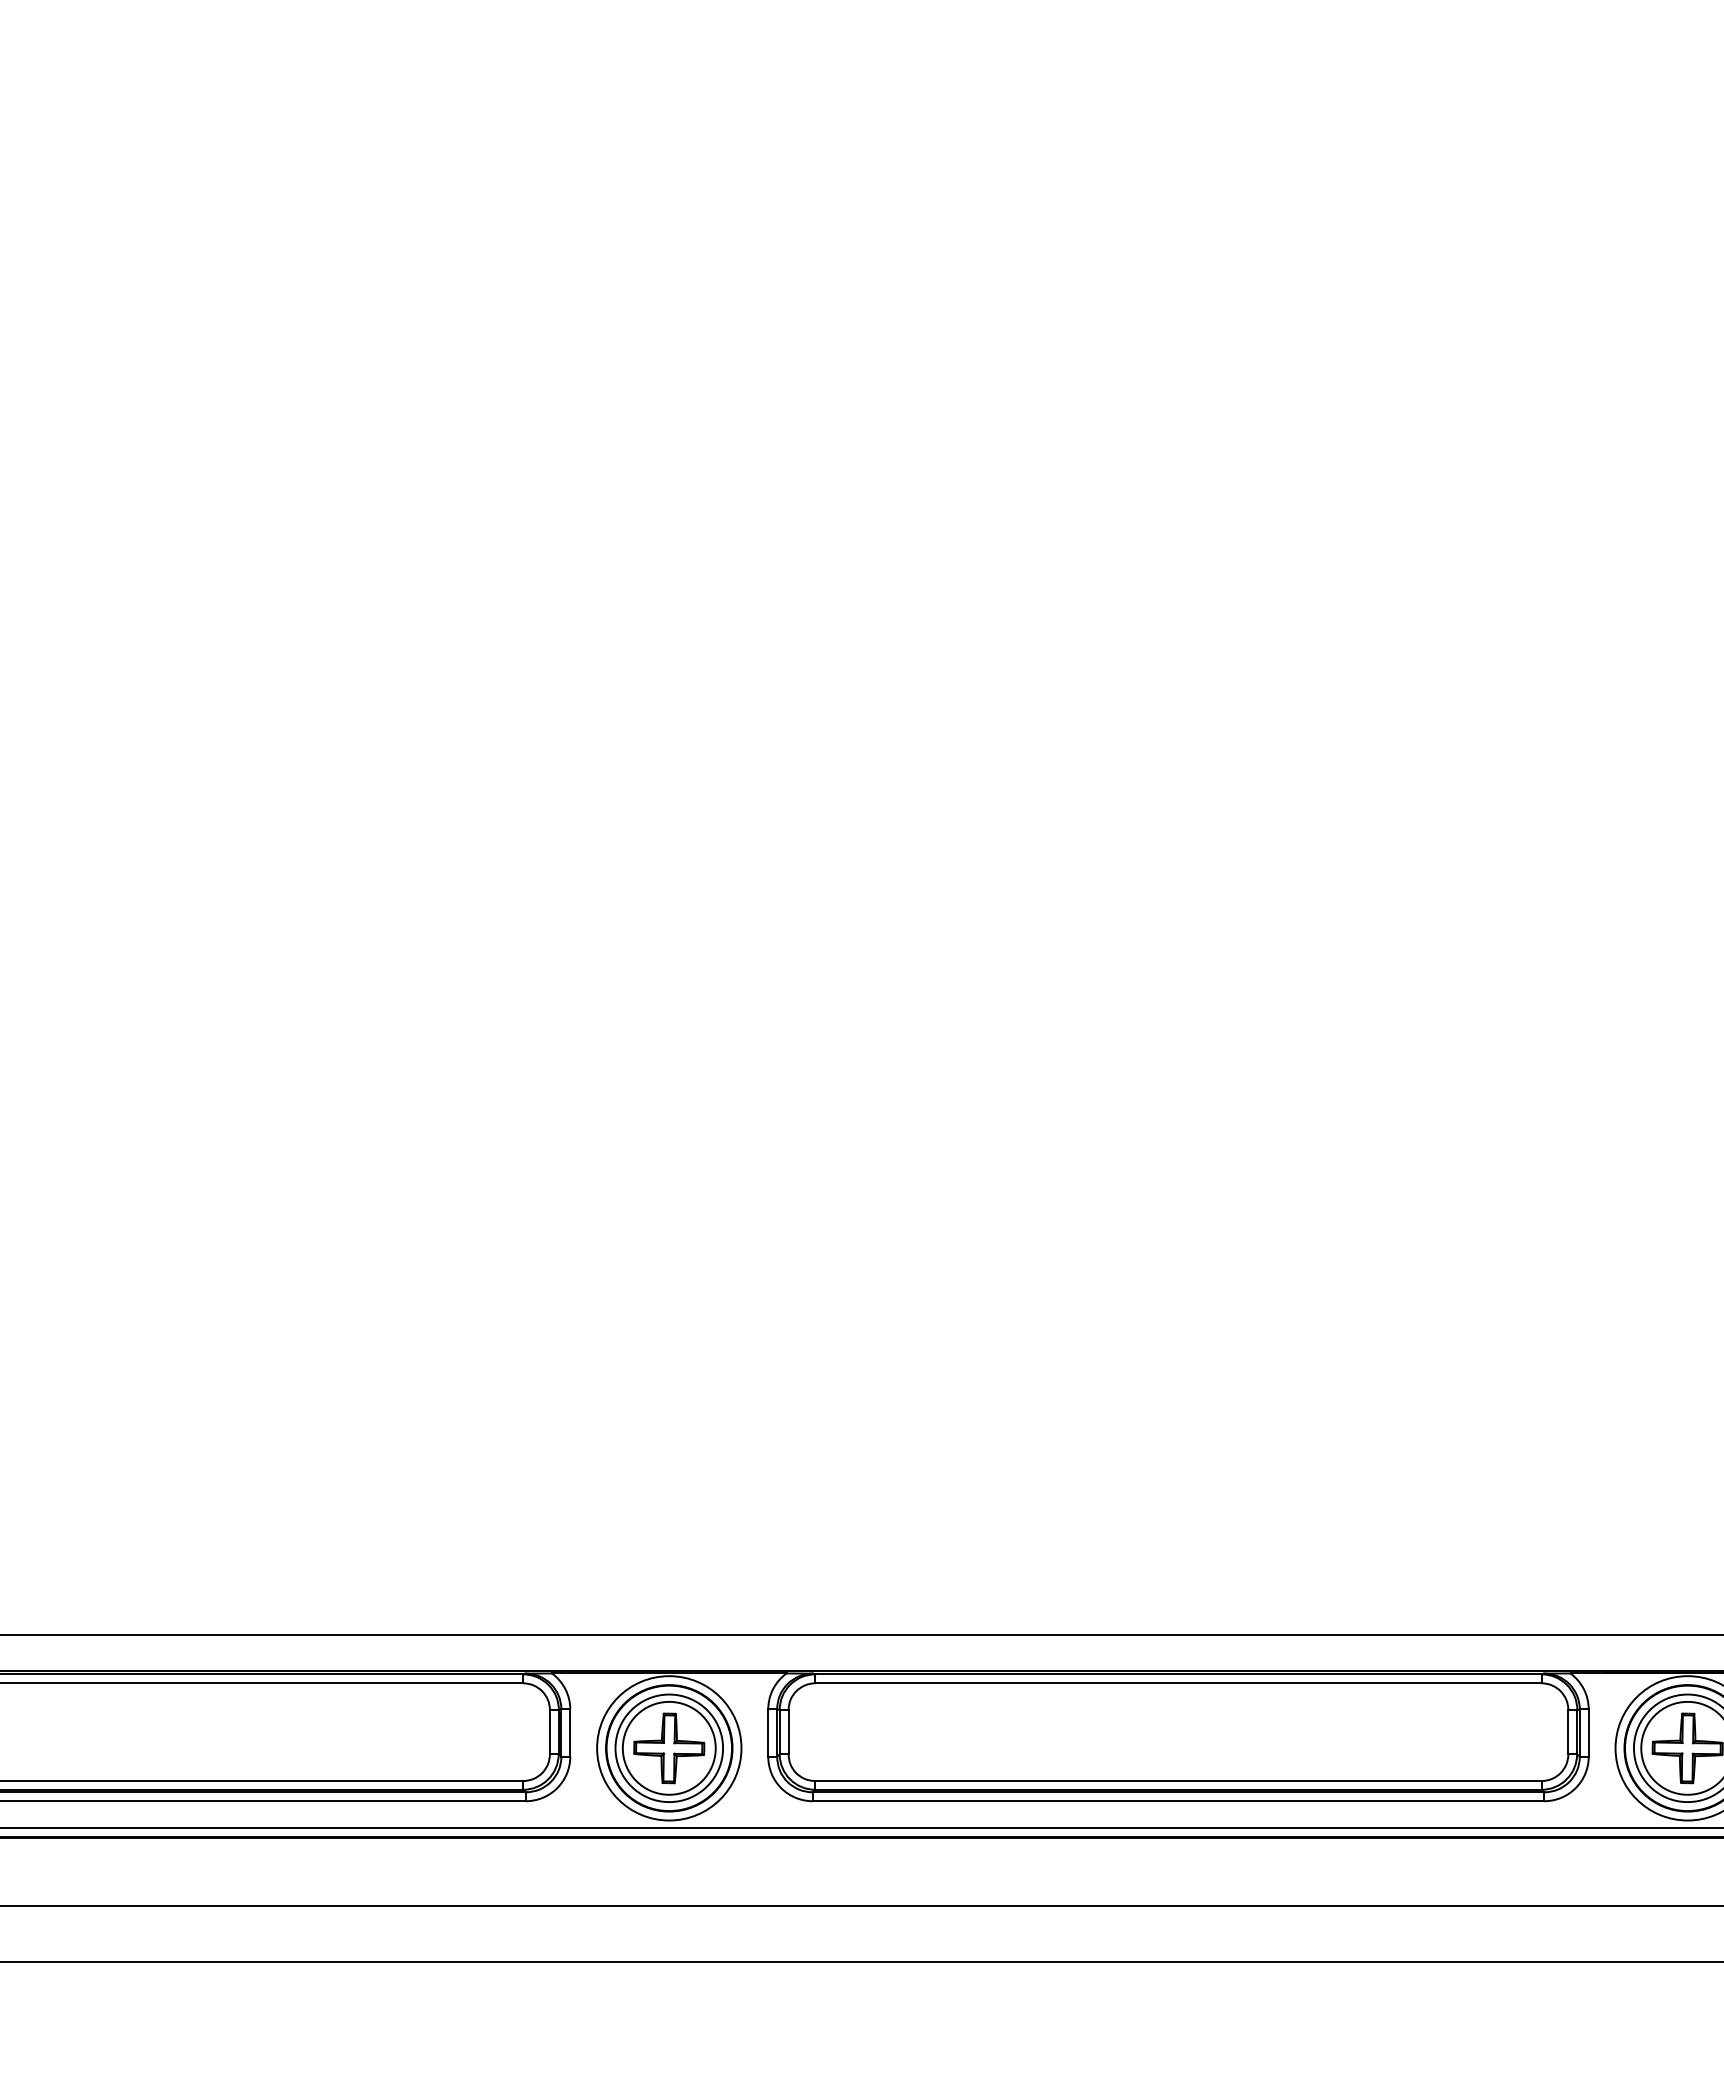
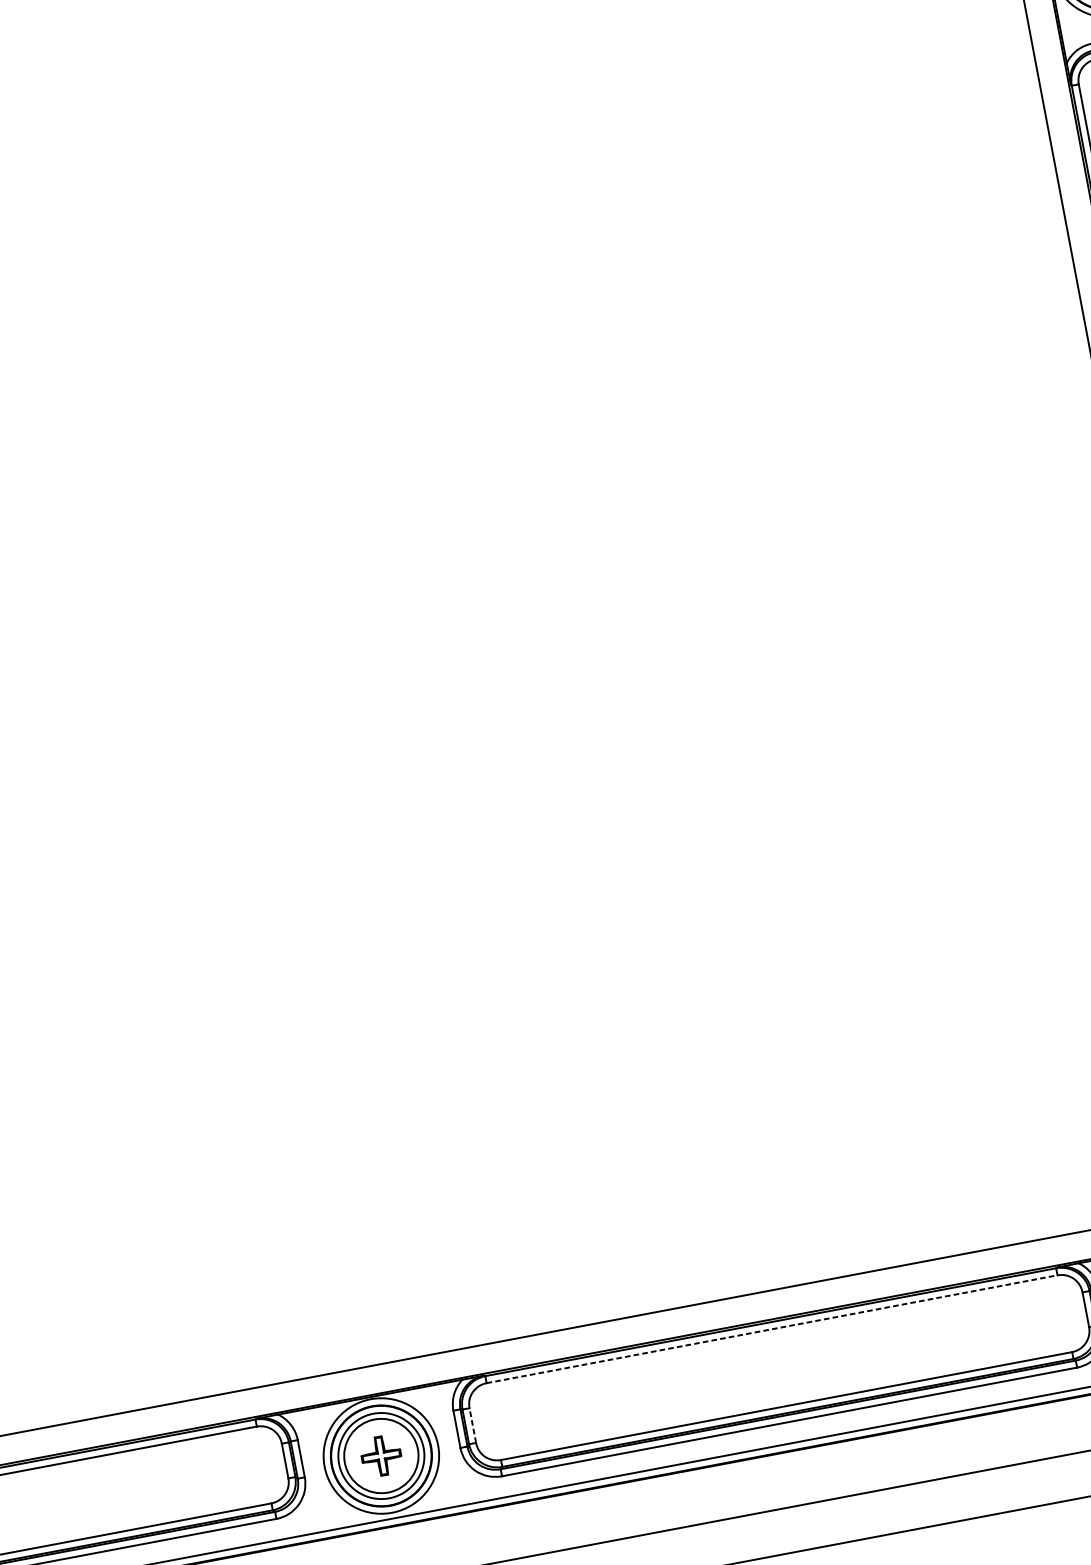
line: (1179, 1683) -> (772, 1329), solid -> dashed
line: (788, 1731) -> (472, 1425), solid -> dashed
part: (669, 1748) -> (381, 1456), size x0.7

